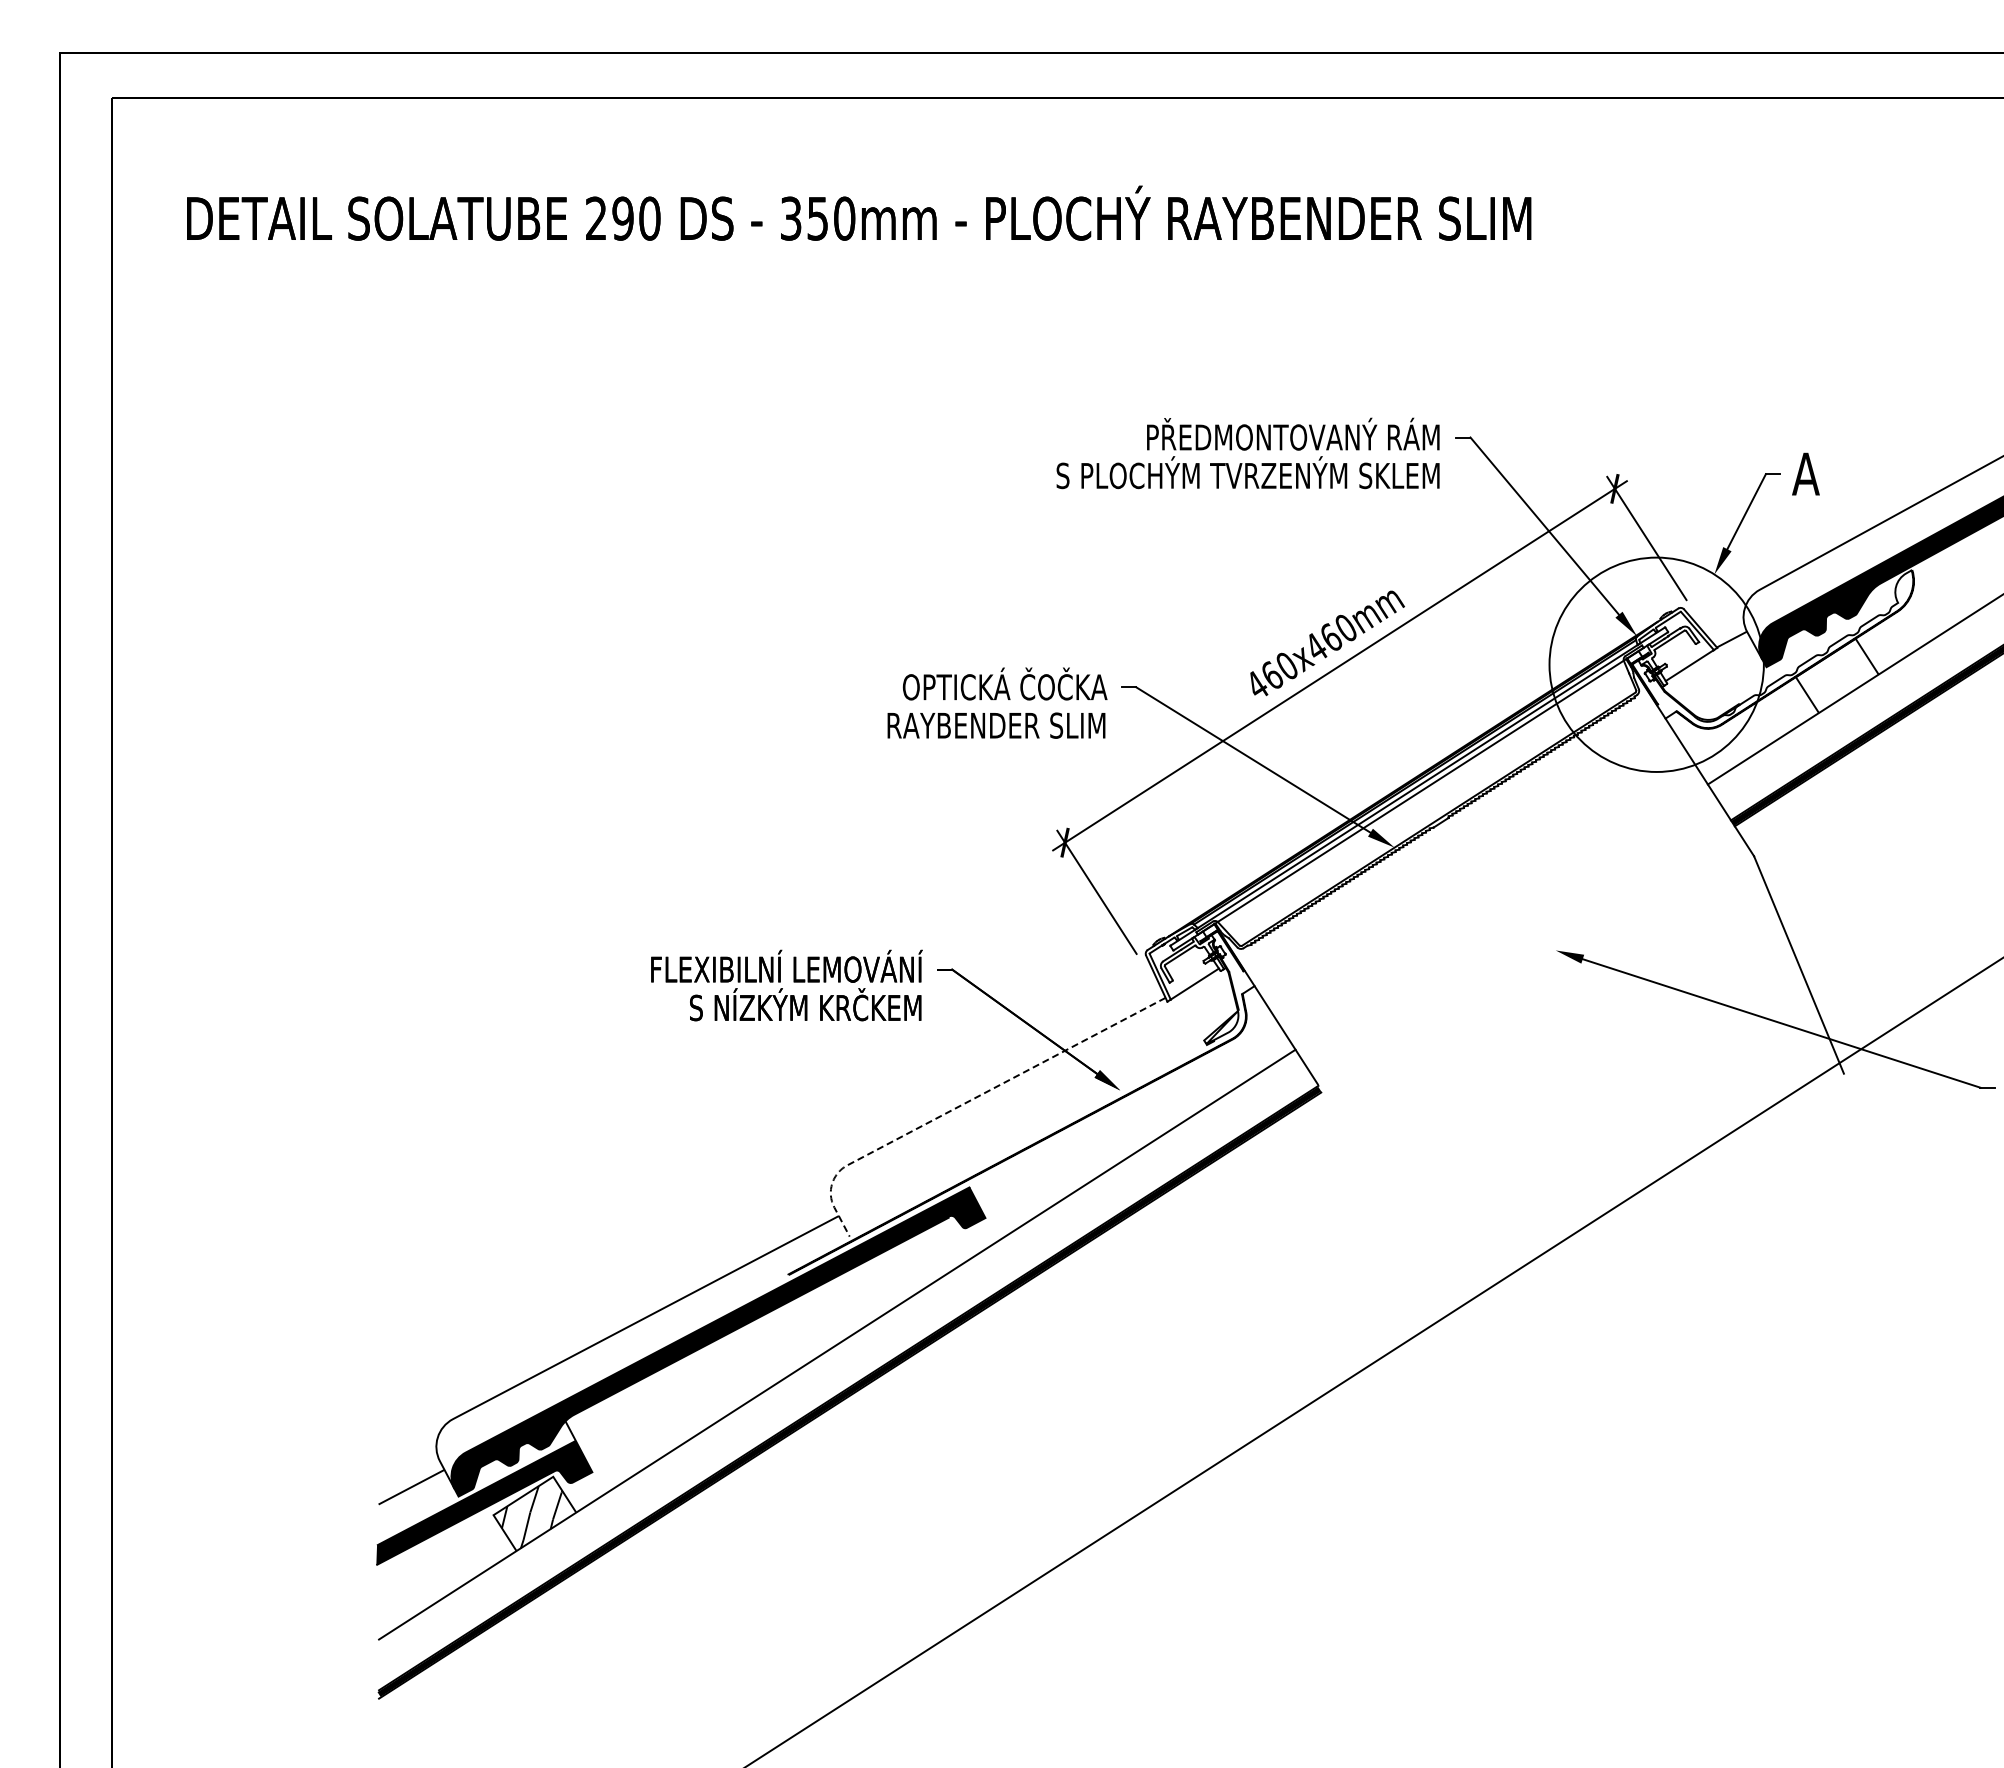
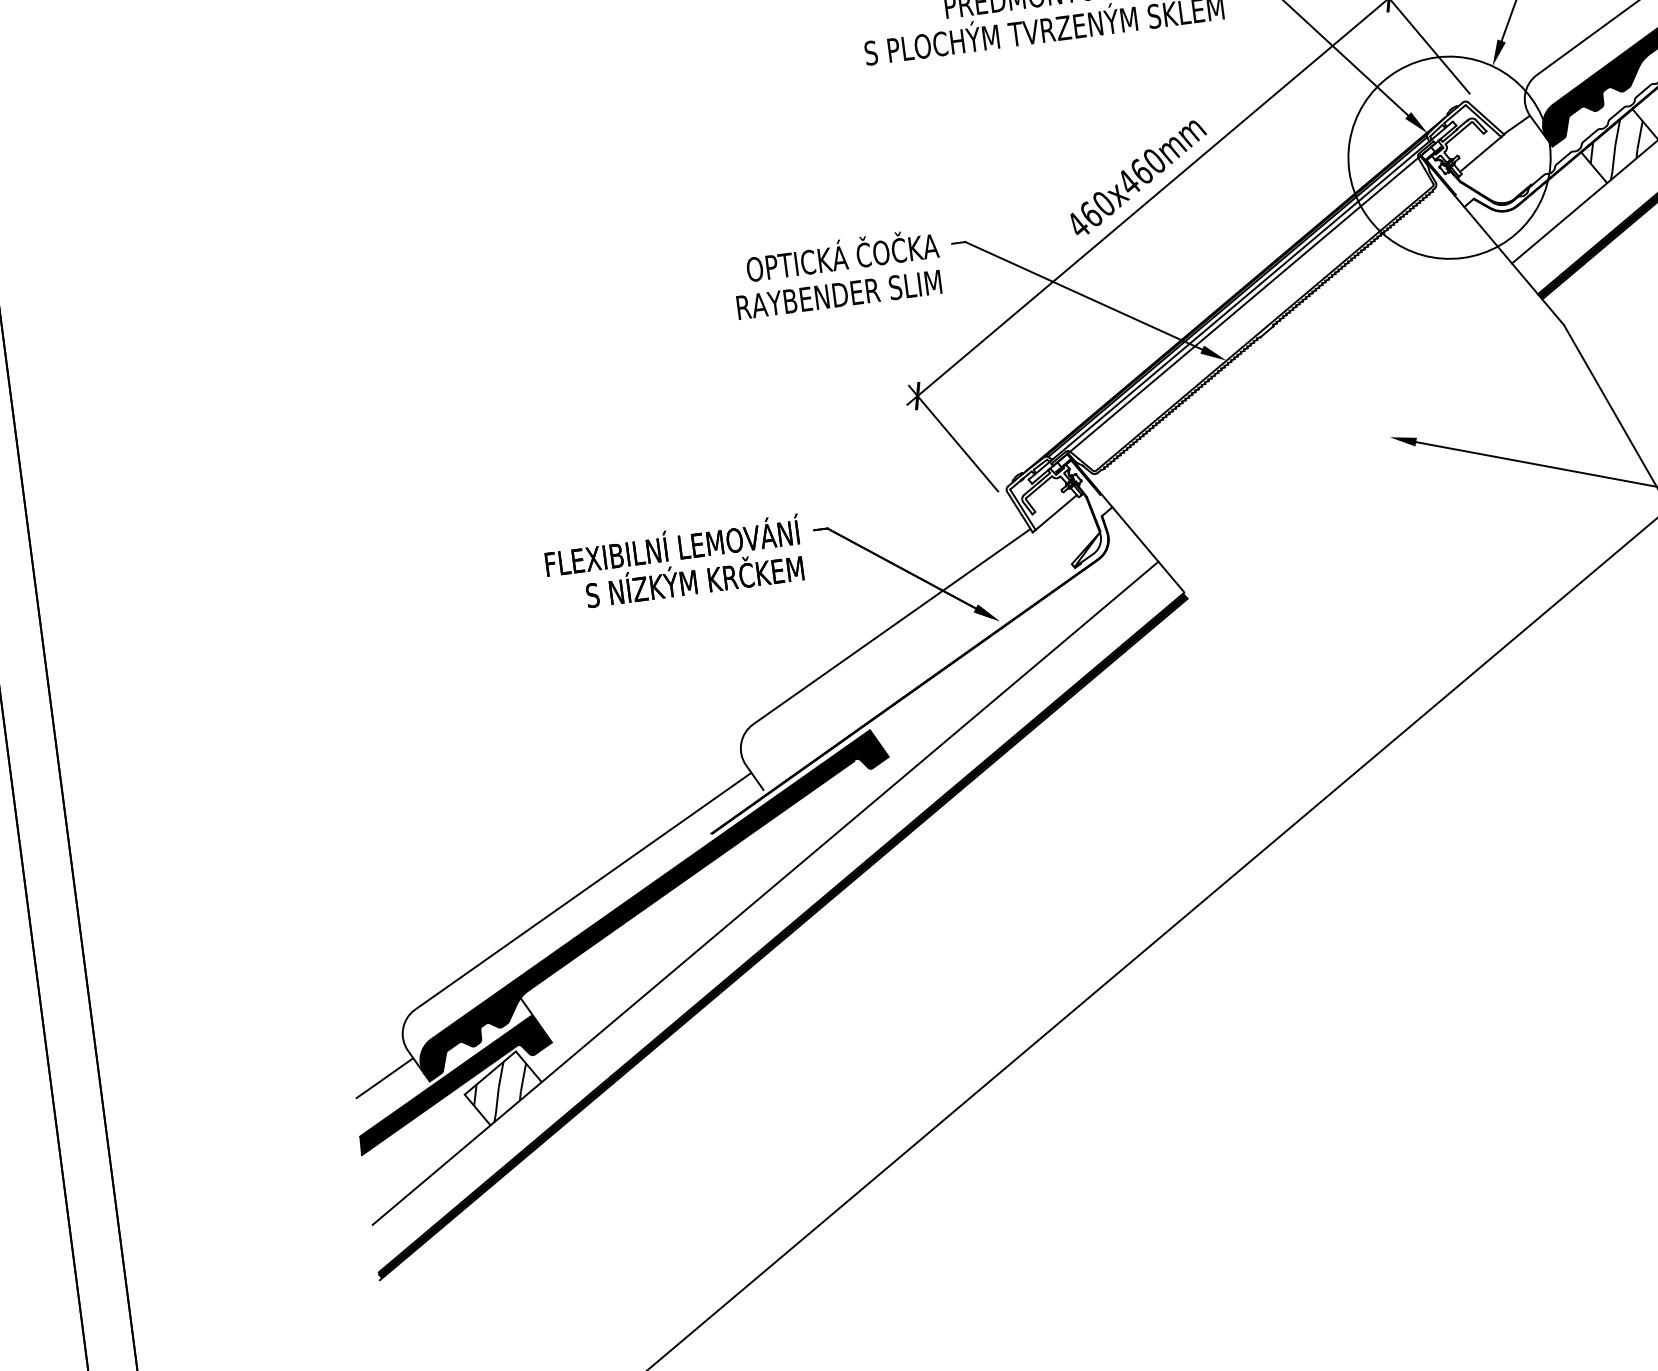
hatch: (1834, 679) -> (1617, 149), added
line: (957, 1107) -> (849, 656), dashed -> solid

